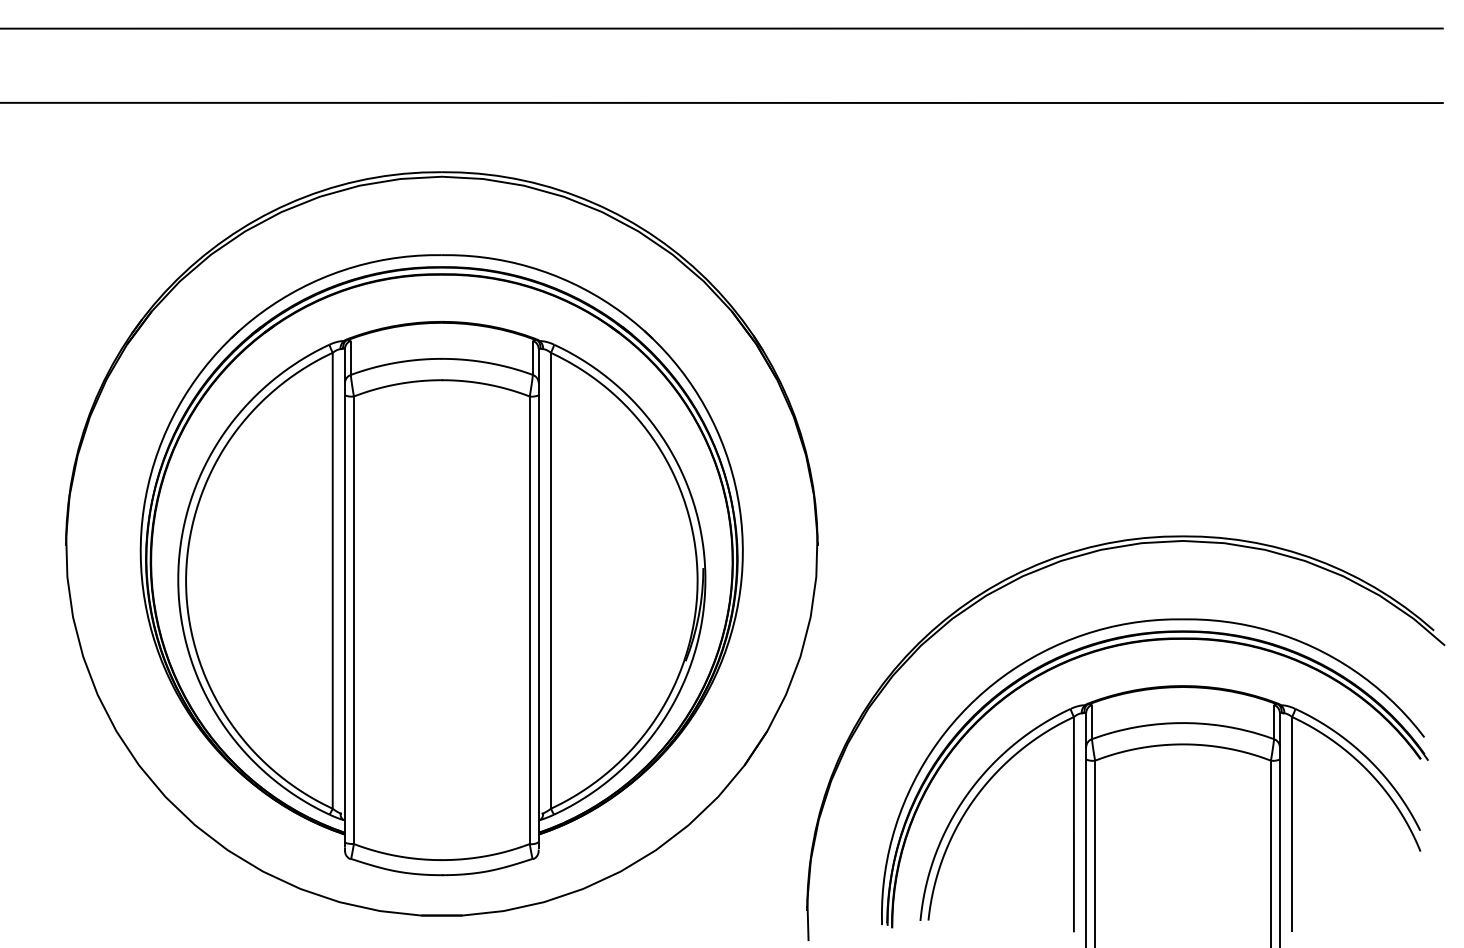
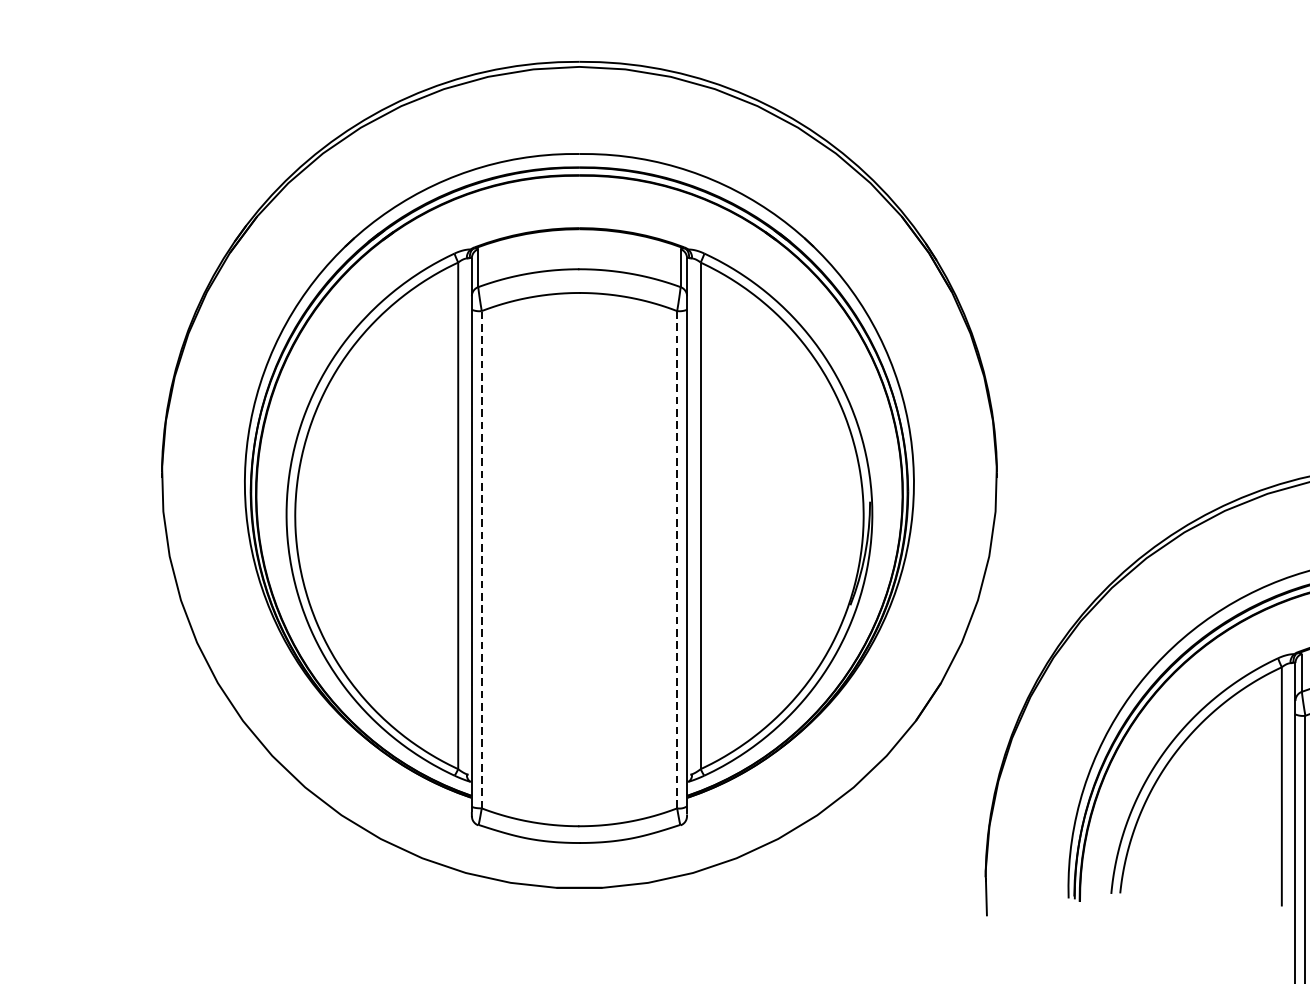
line: (353, 620) -> (481, 559), solid -> dashed
line: (529, 620) -> (676, 559), solid -> dashed

